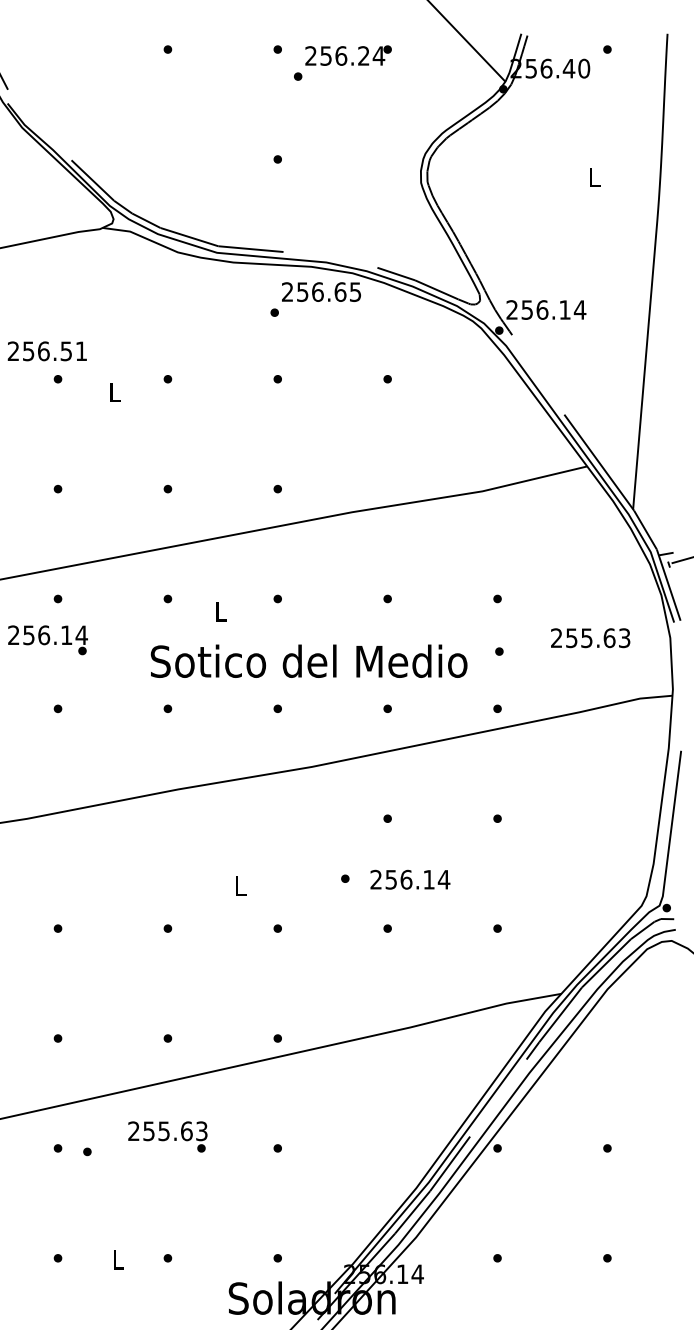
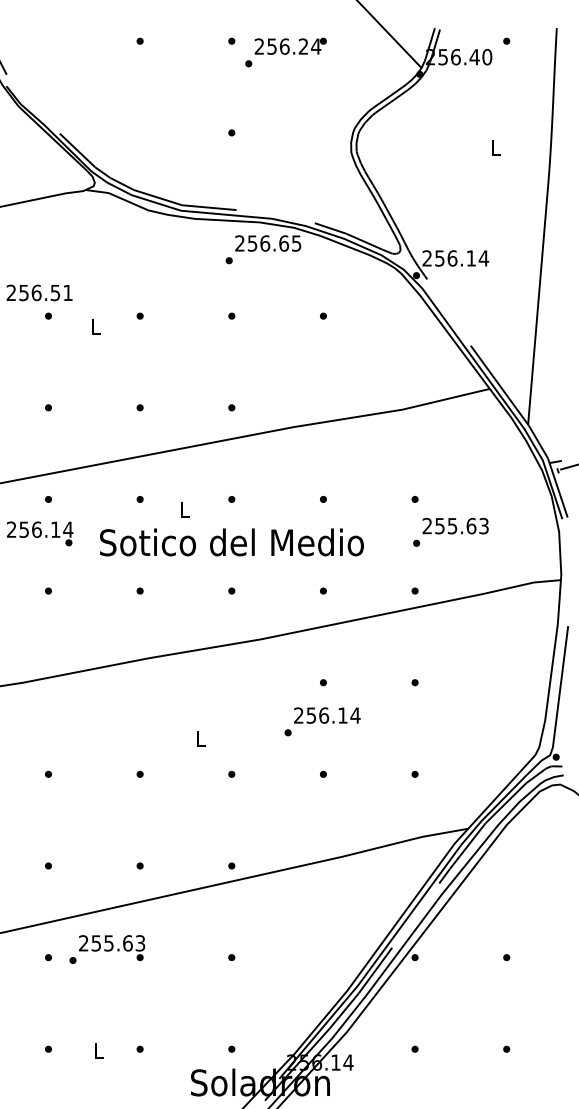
text: (590, 637) -> (455, 525), moved
text: (308, 661) -> (231, 542), moved
text: (410, 879) -> (327, 715), moved
text: (168, 1137) -> (112, 948), moved

